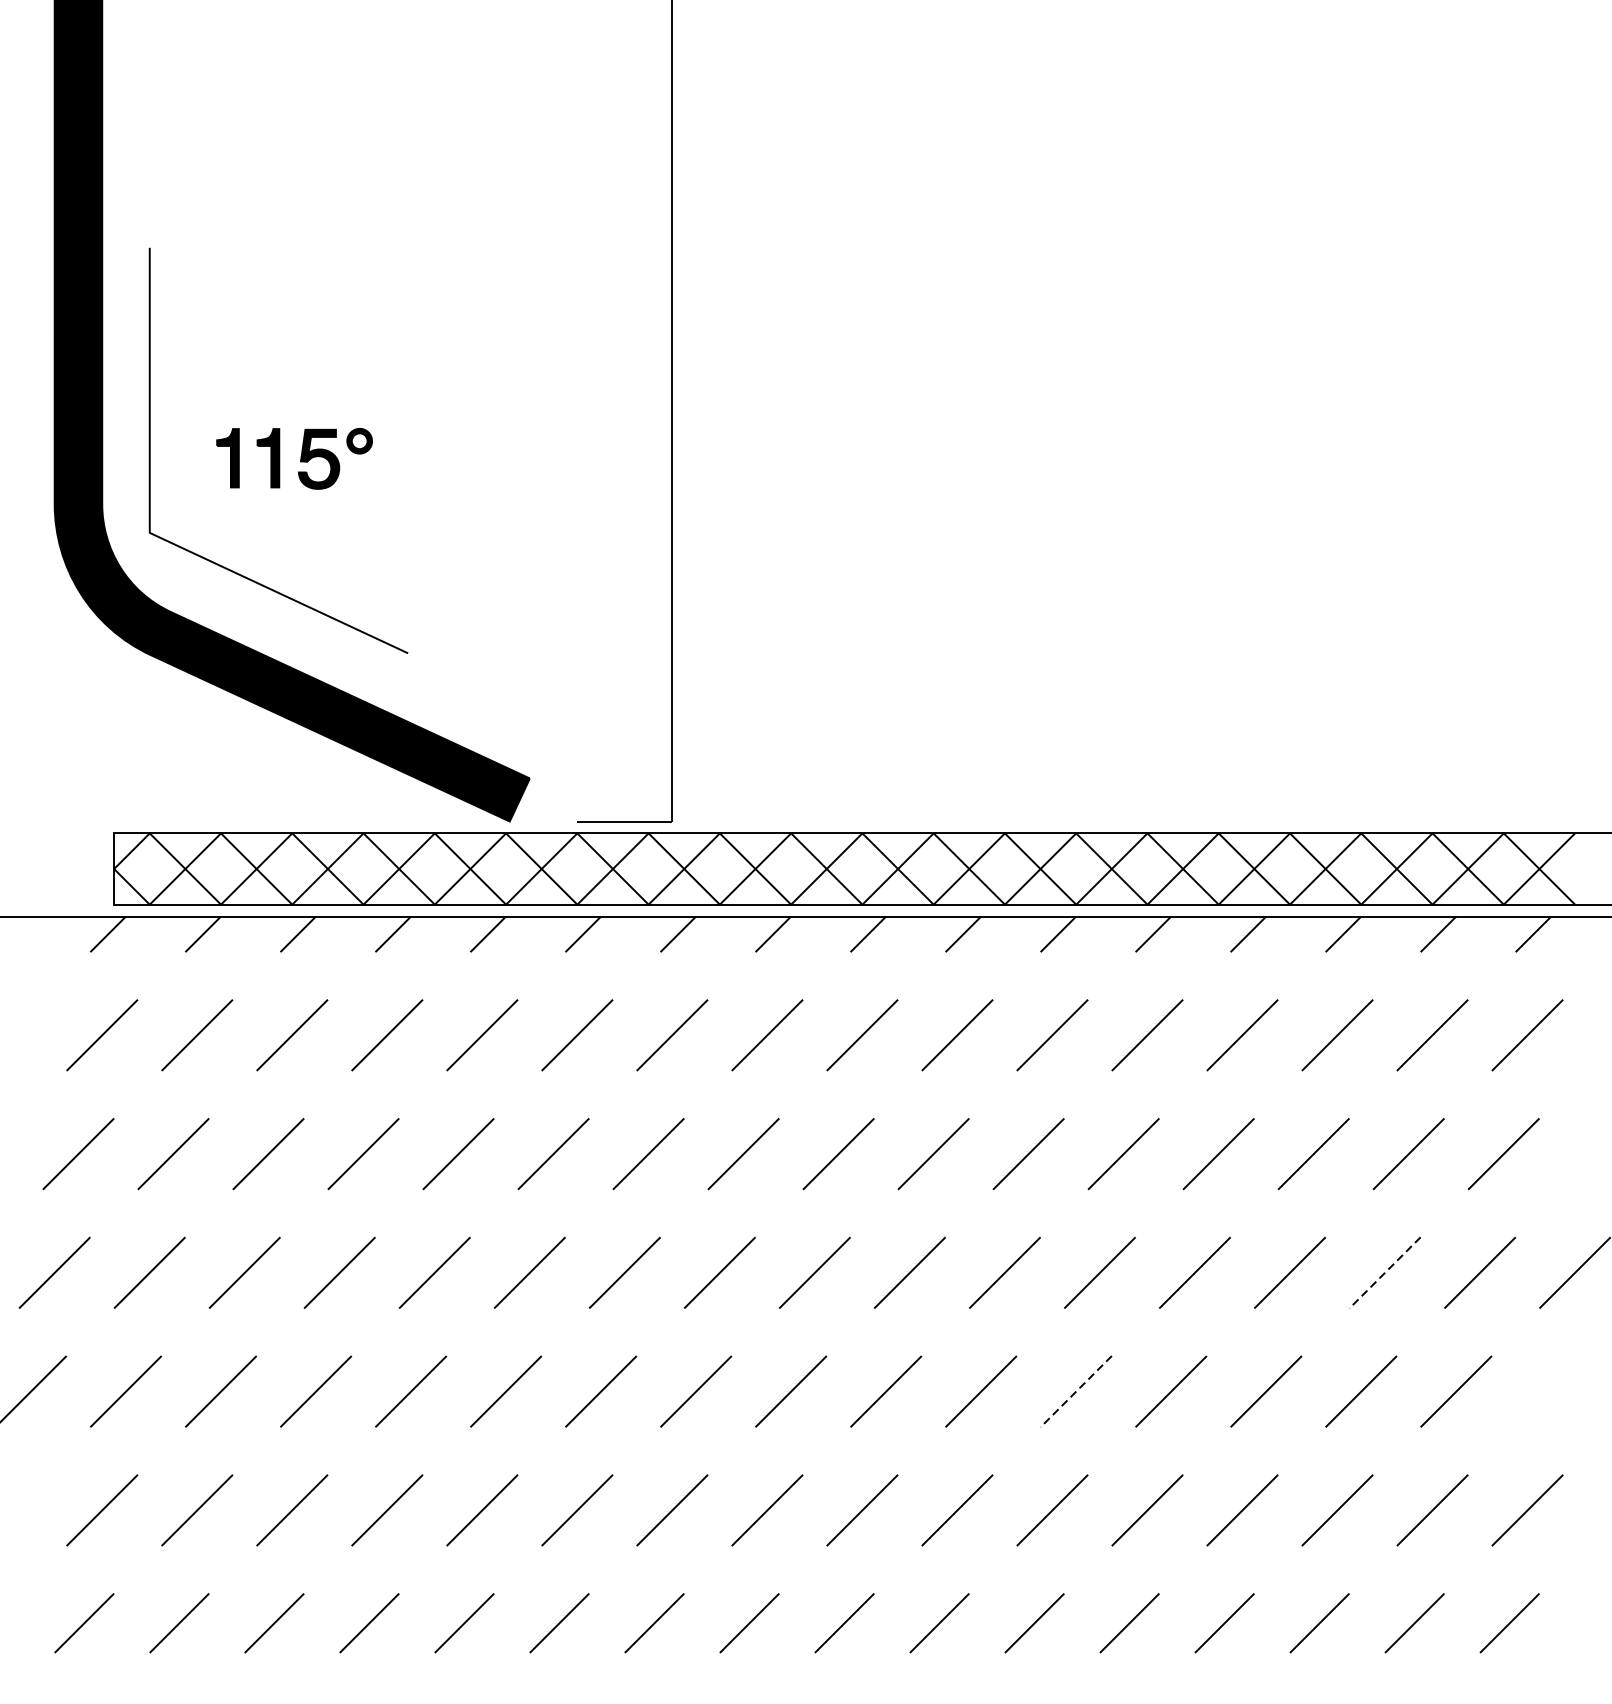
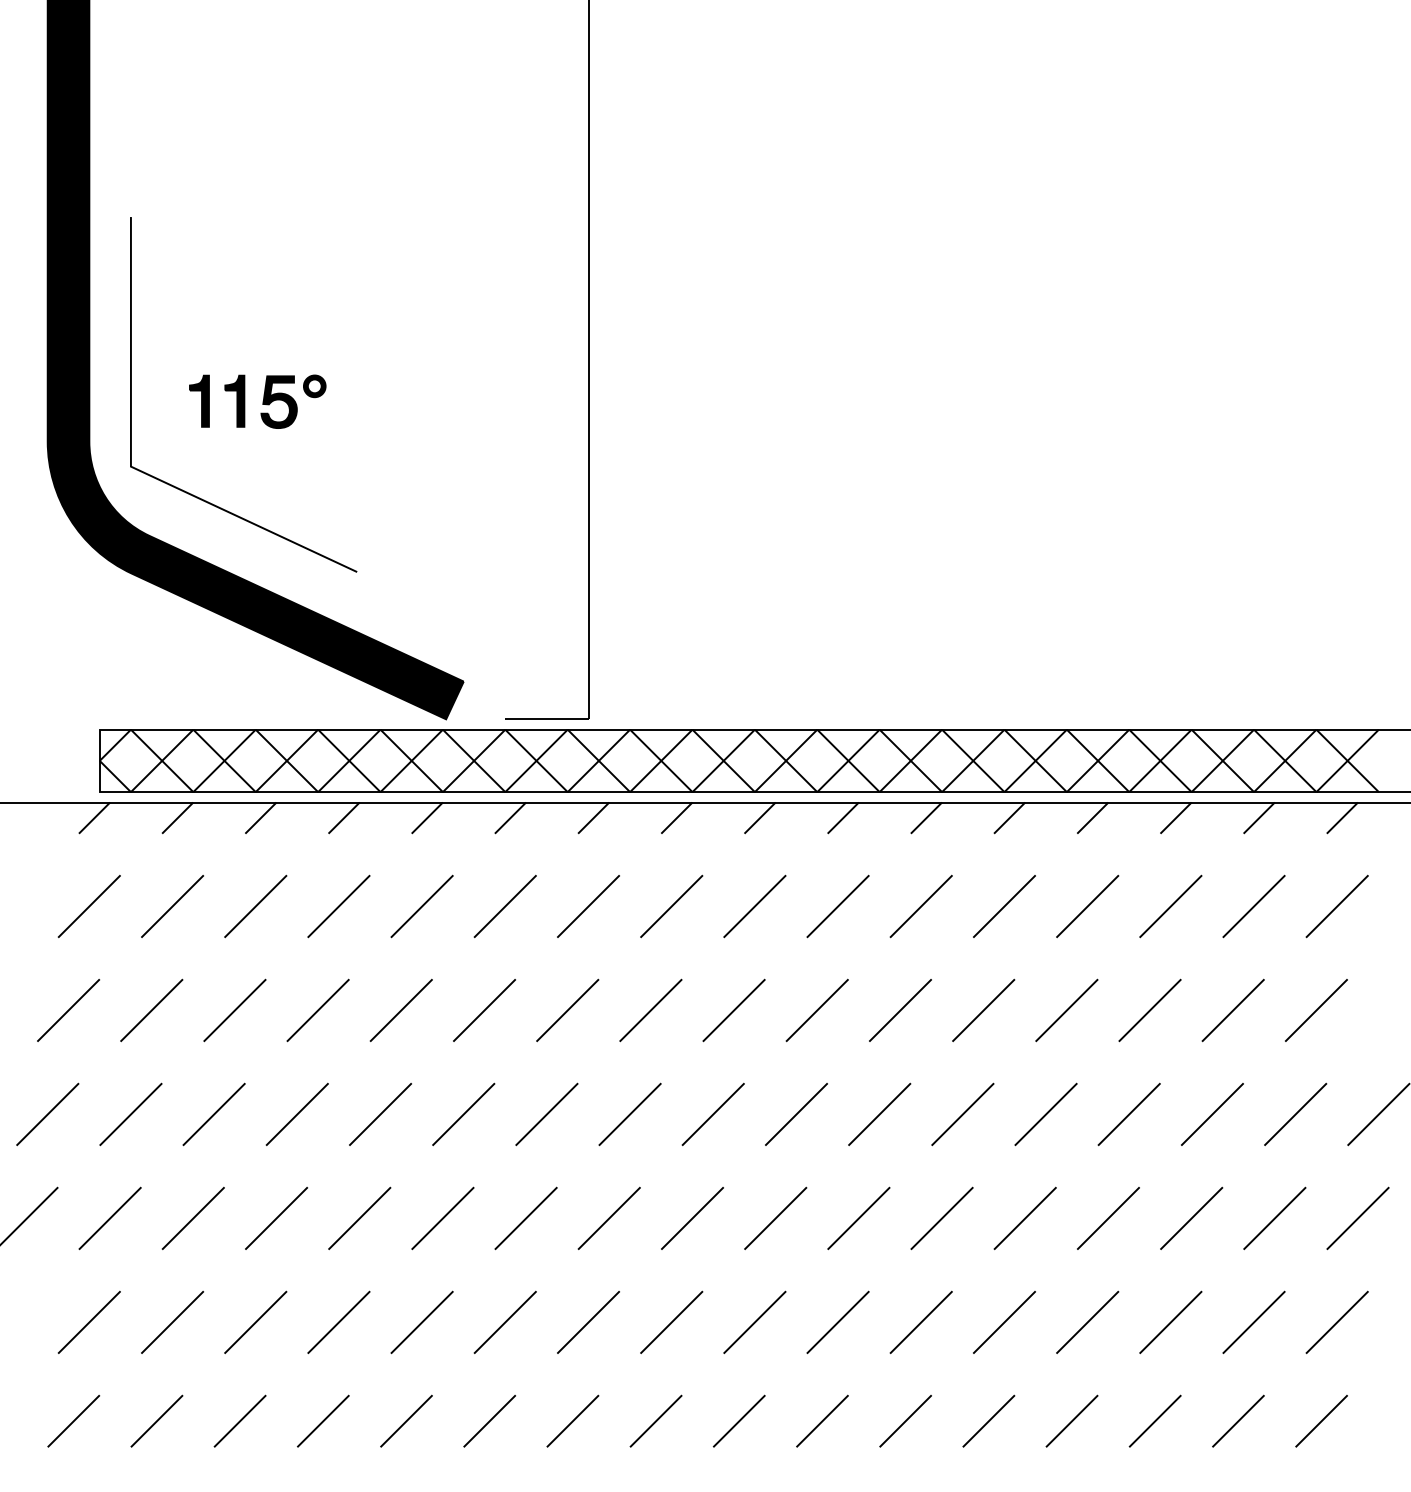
line: (1385, 1272) -> (1212, 1114), dashed -> solid
line: (1550, 1390) -> (1357, 1217), added
line: (1075, 1391) -> (941, 1218), dashed -> solid

